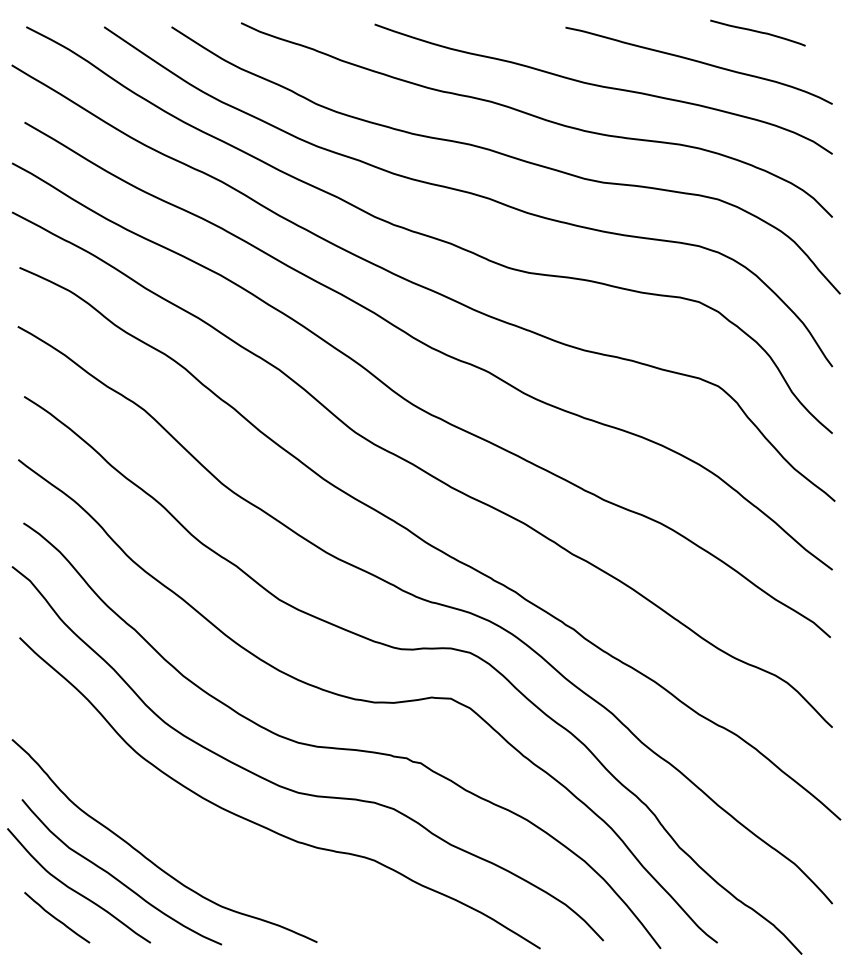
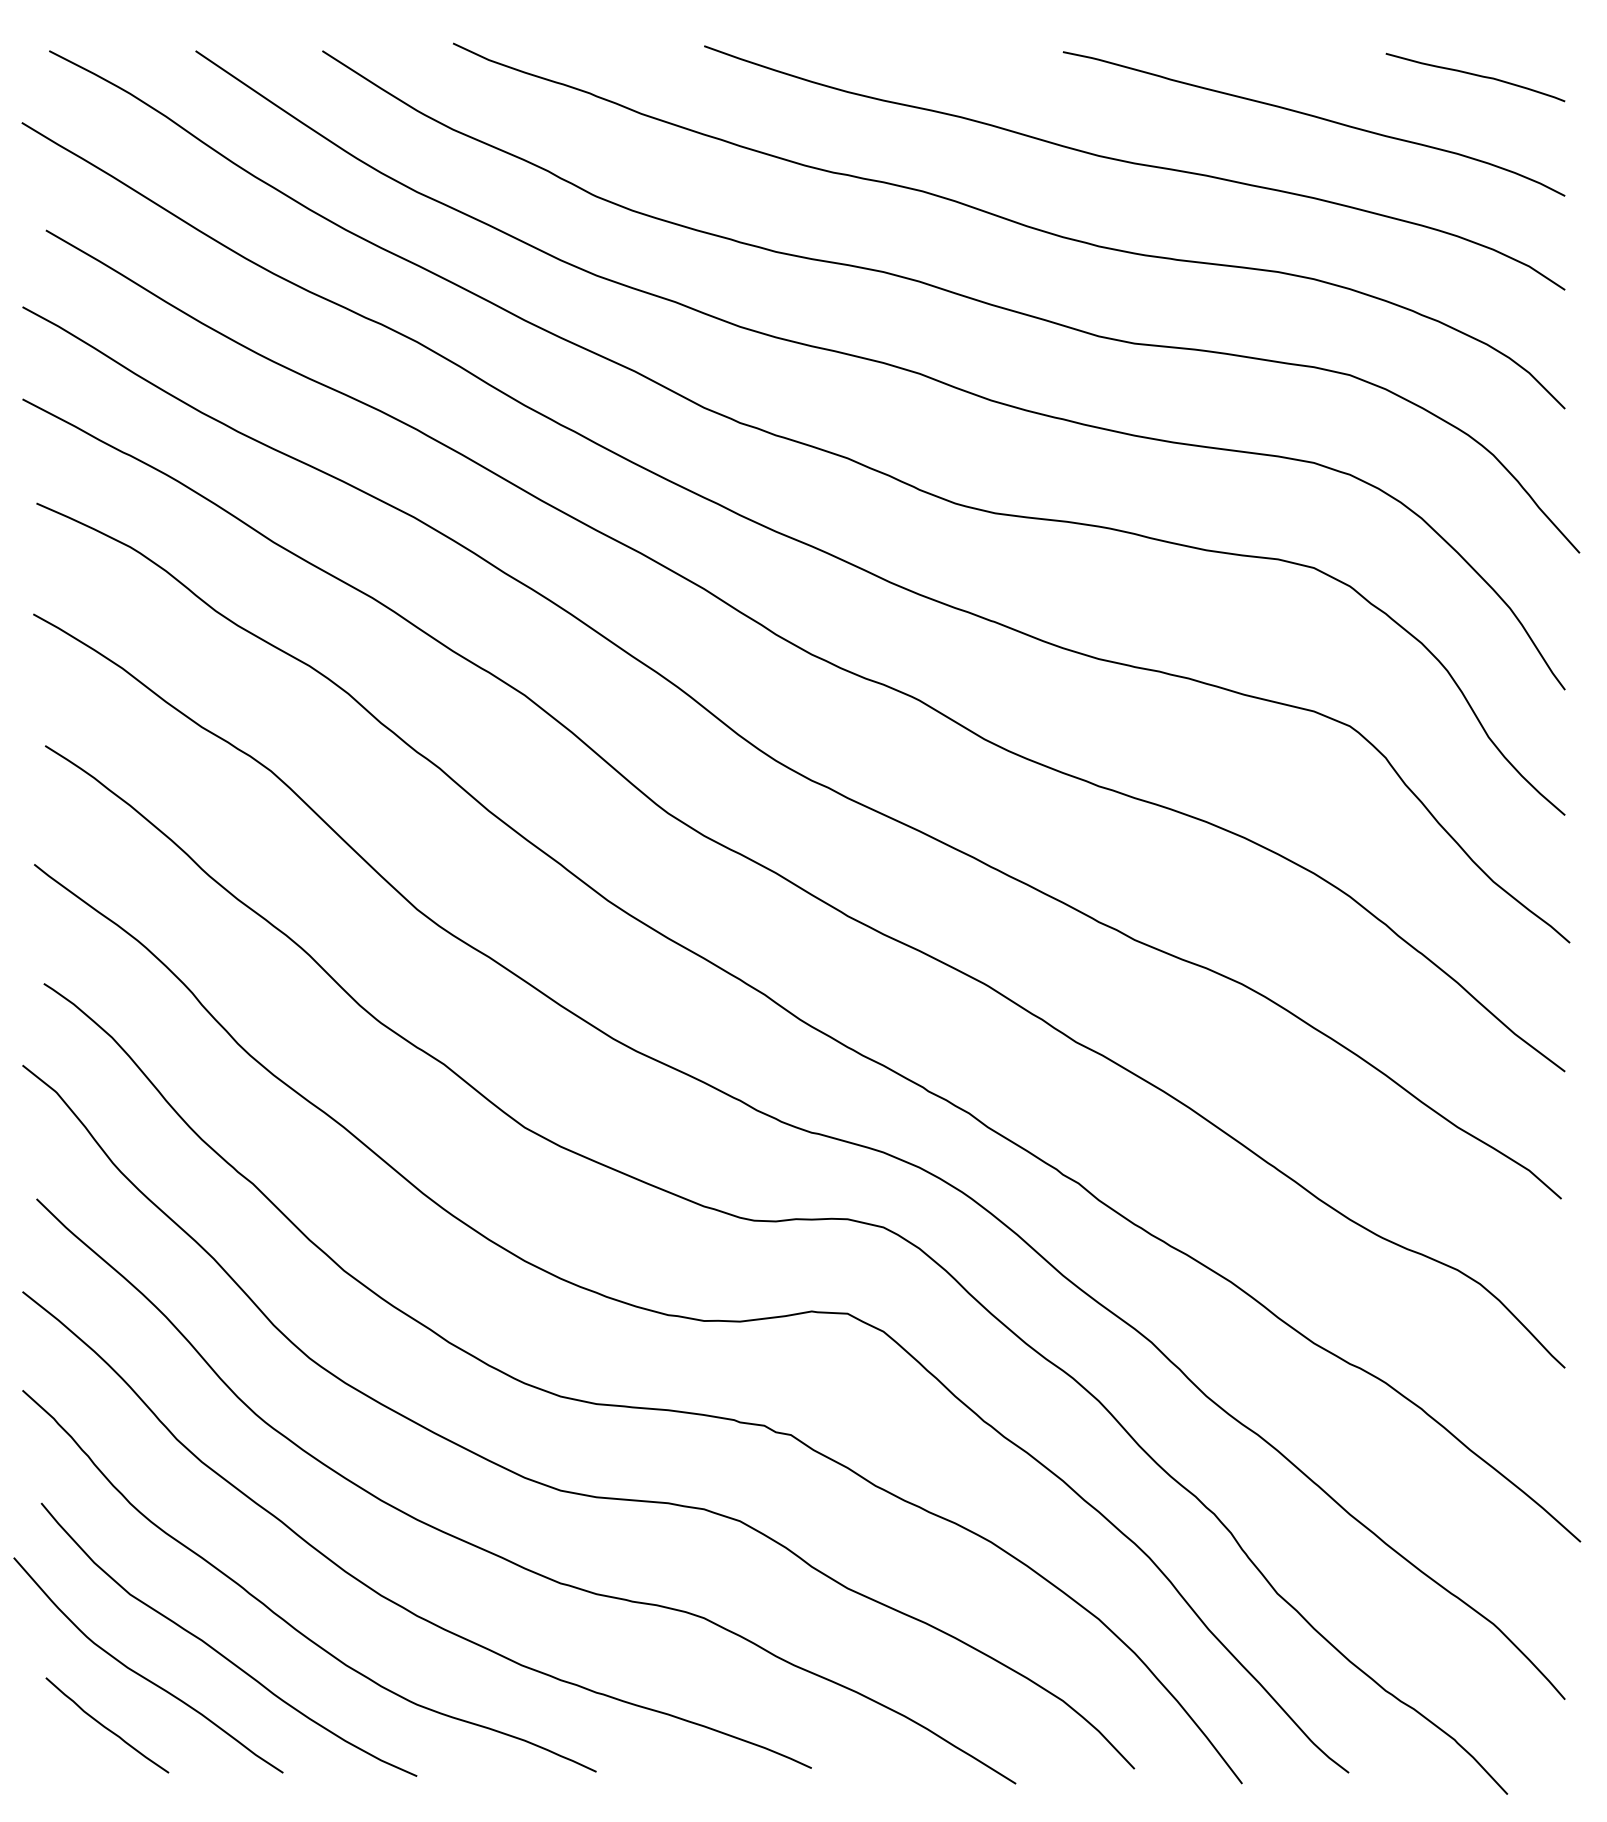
curve: (757, 32) -> (1474, 76), moved
curve: (200, 845) -> (376, 1589), added

